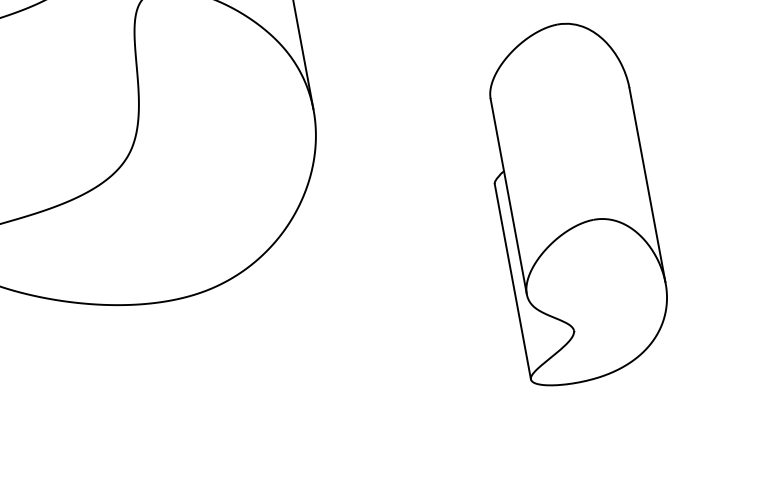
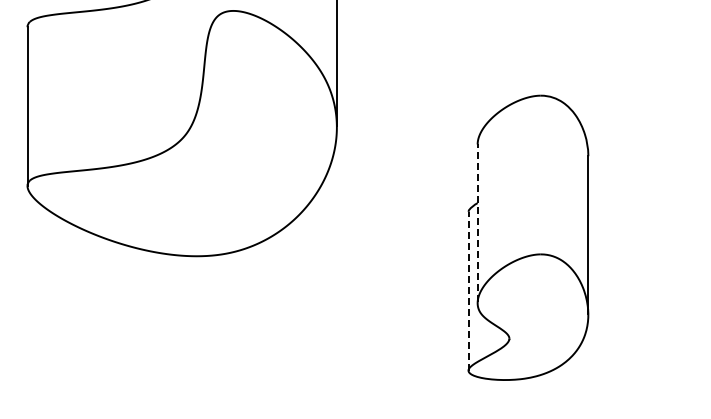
line: (508, 196) -> (477, 223), solid -> dashed
line: (512, 280) -> (468, 290), solid -> dashed

